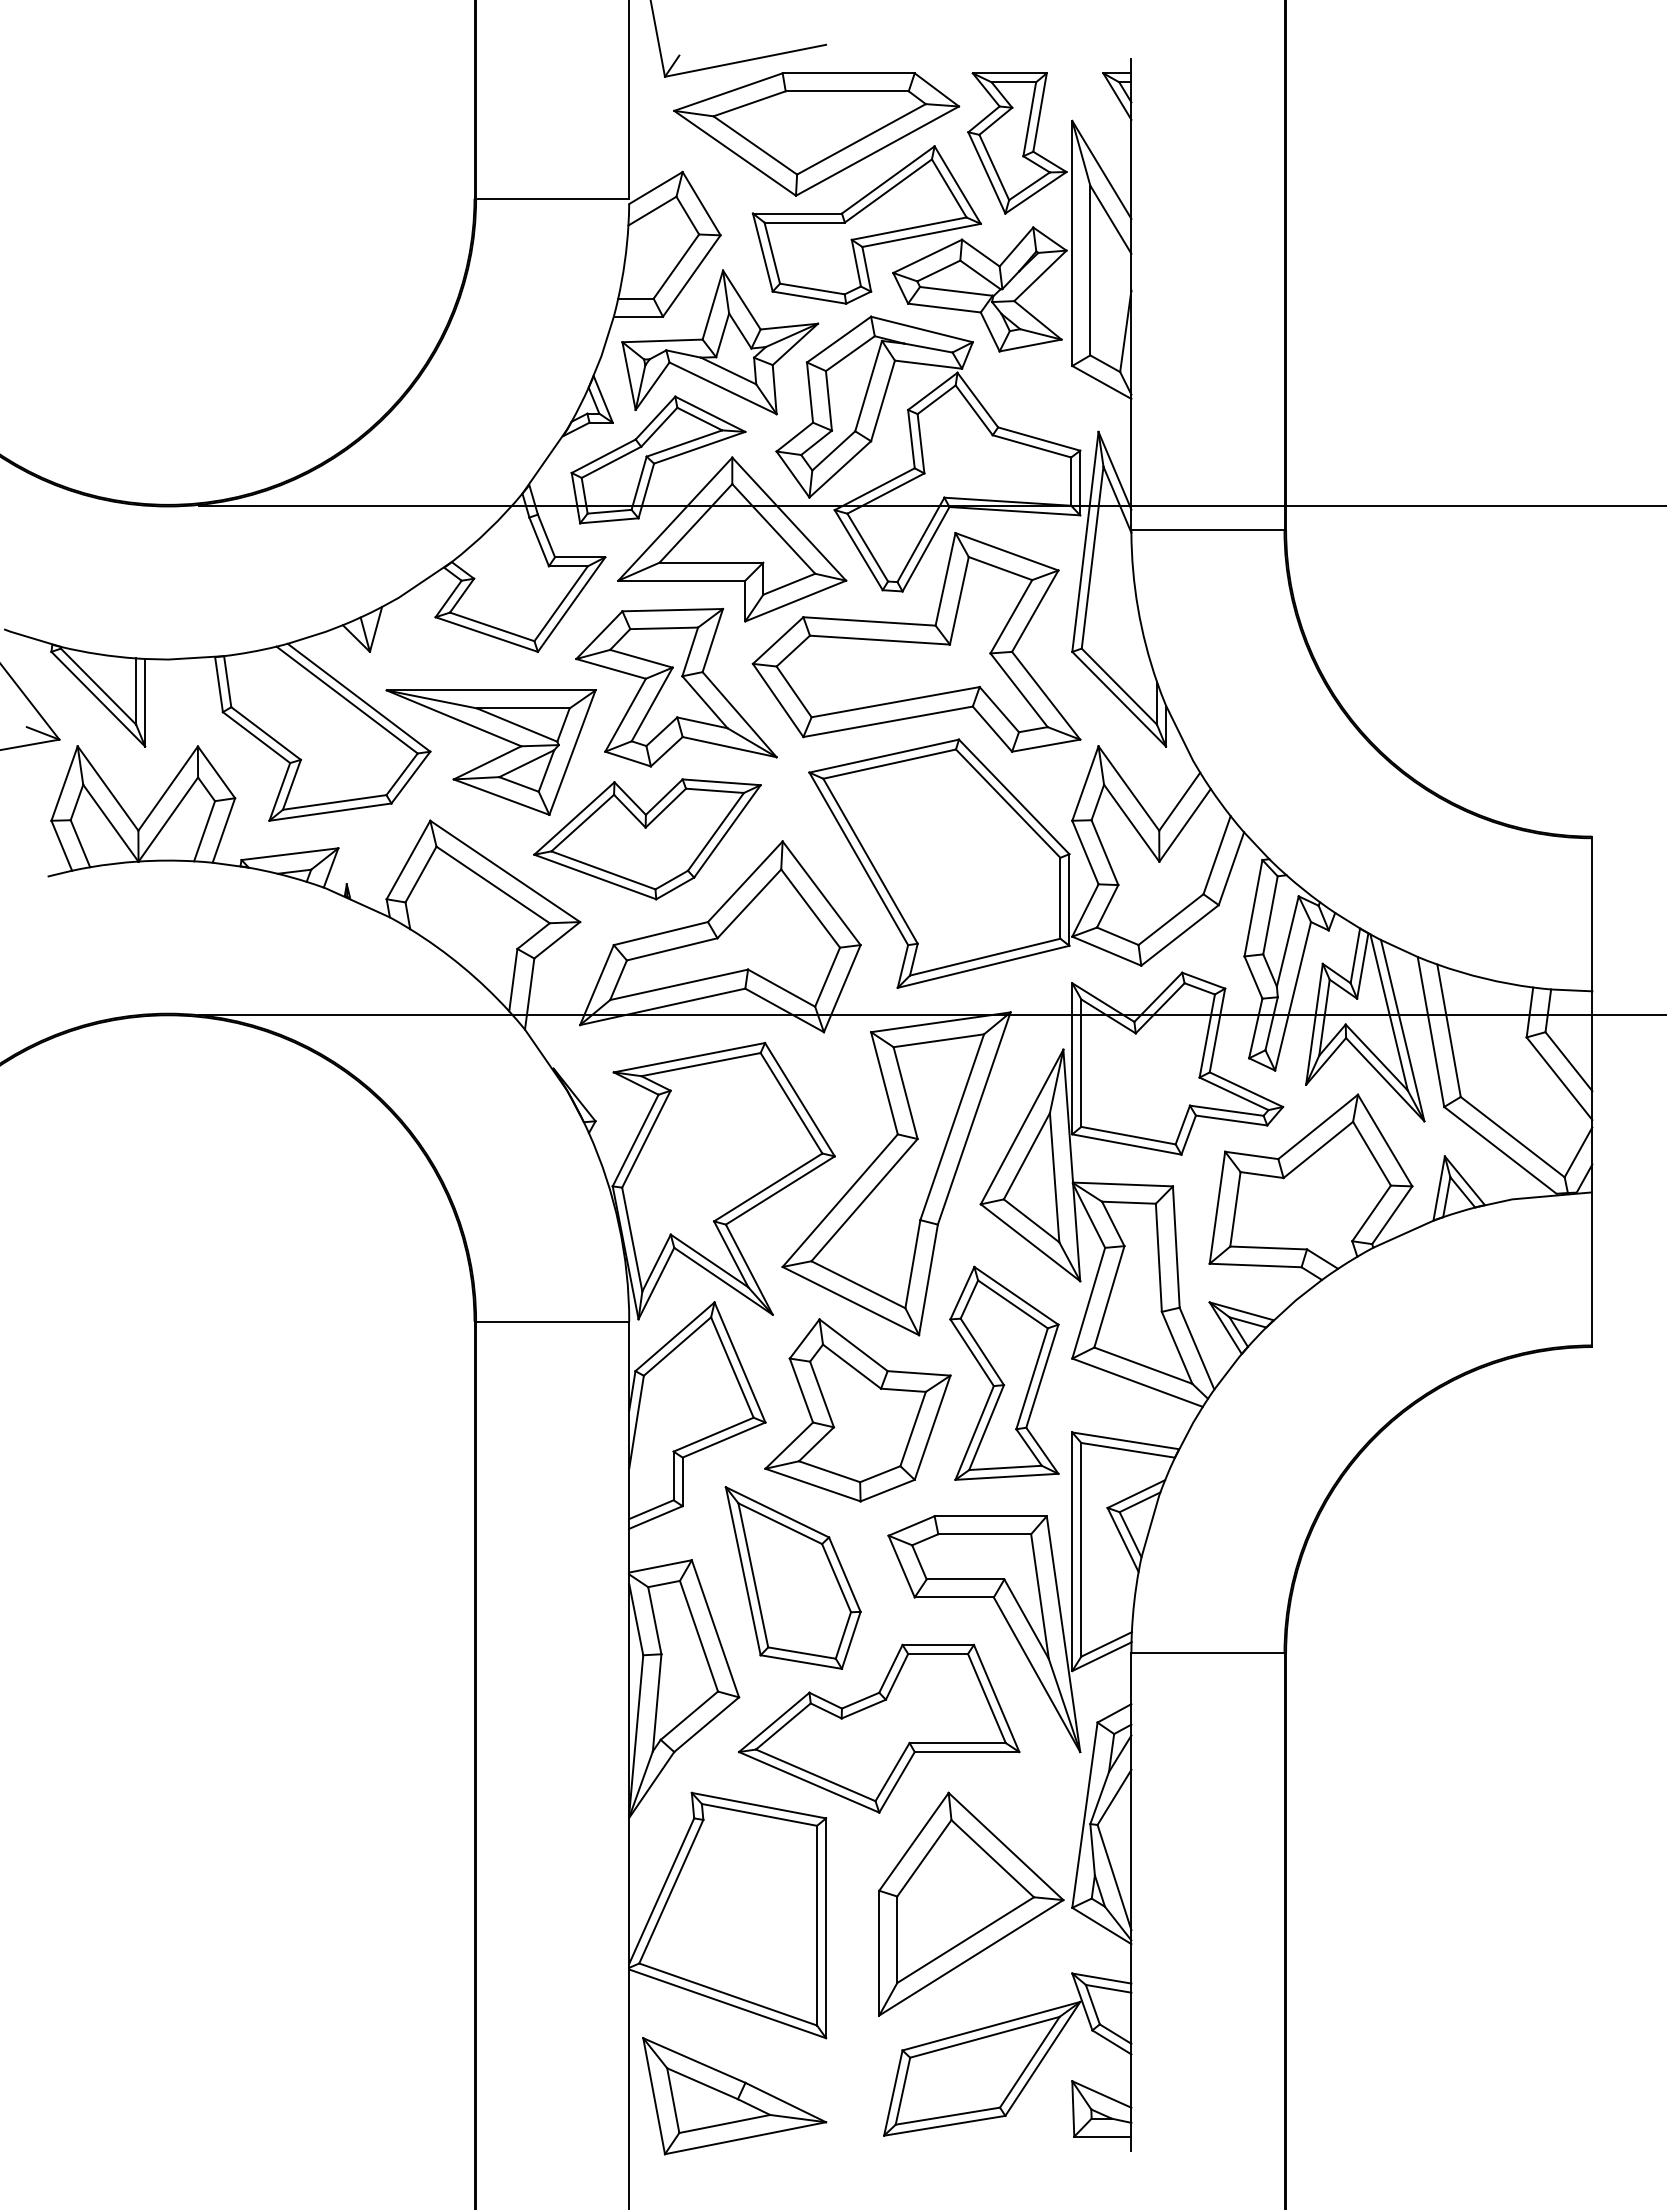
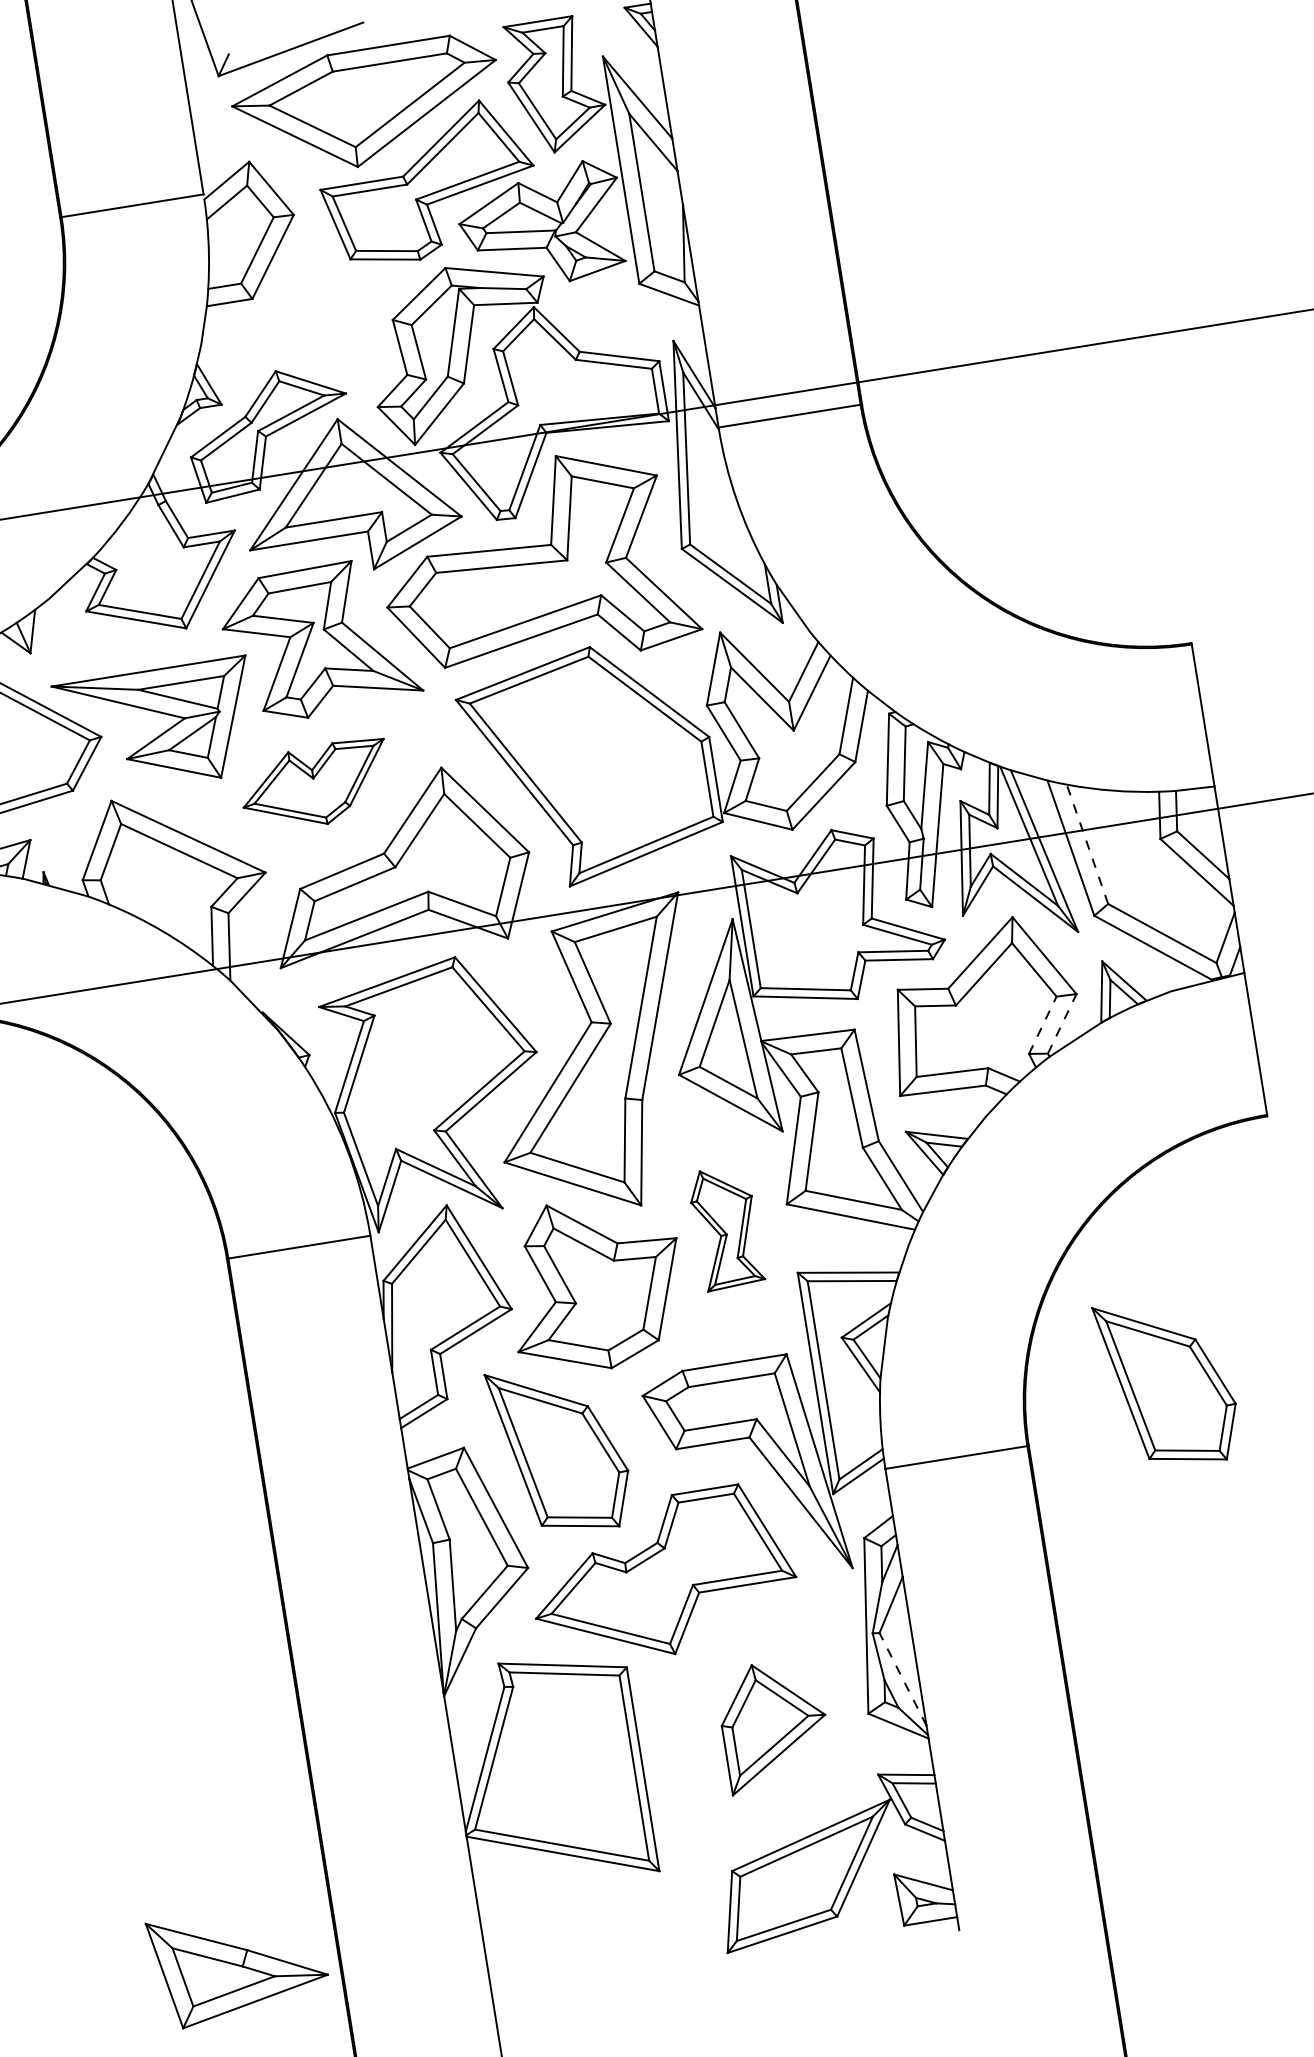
part: (720, 342) -> (309, 314), removed
part: (647, 839) -> (315, 786), size x0.7
line: (1448, 1030) -> (1086, 844), solid -> dashed
line: (1371, 1213) -> (1042, 1025), solid -> dashed
line: (1392, 1214) -> (1062, 1023), solid -> dashed
part: (1004, 1372) -> (725, 1227), size x0.6
part: (1442, 1609) -> (1167, 1382), added
line: (1114, 1877) -> (903, 1679), solid -> dashed
part: (971, 1903) -> (774, 1724), size x0.6
part: (734, 2096) -> (239, 1964), moved

